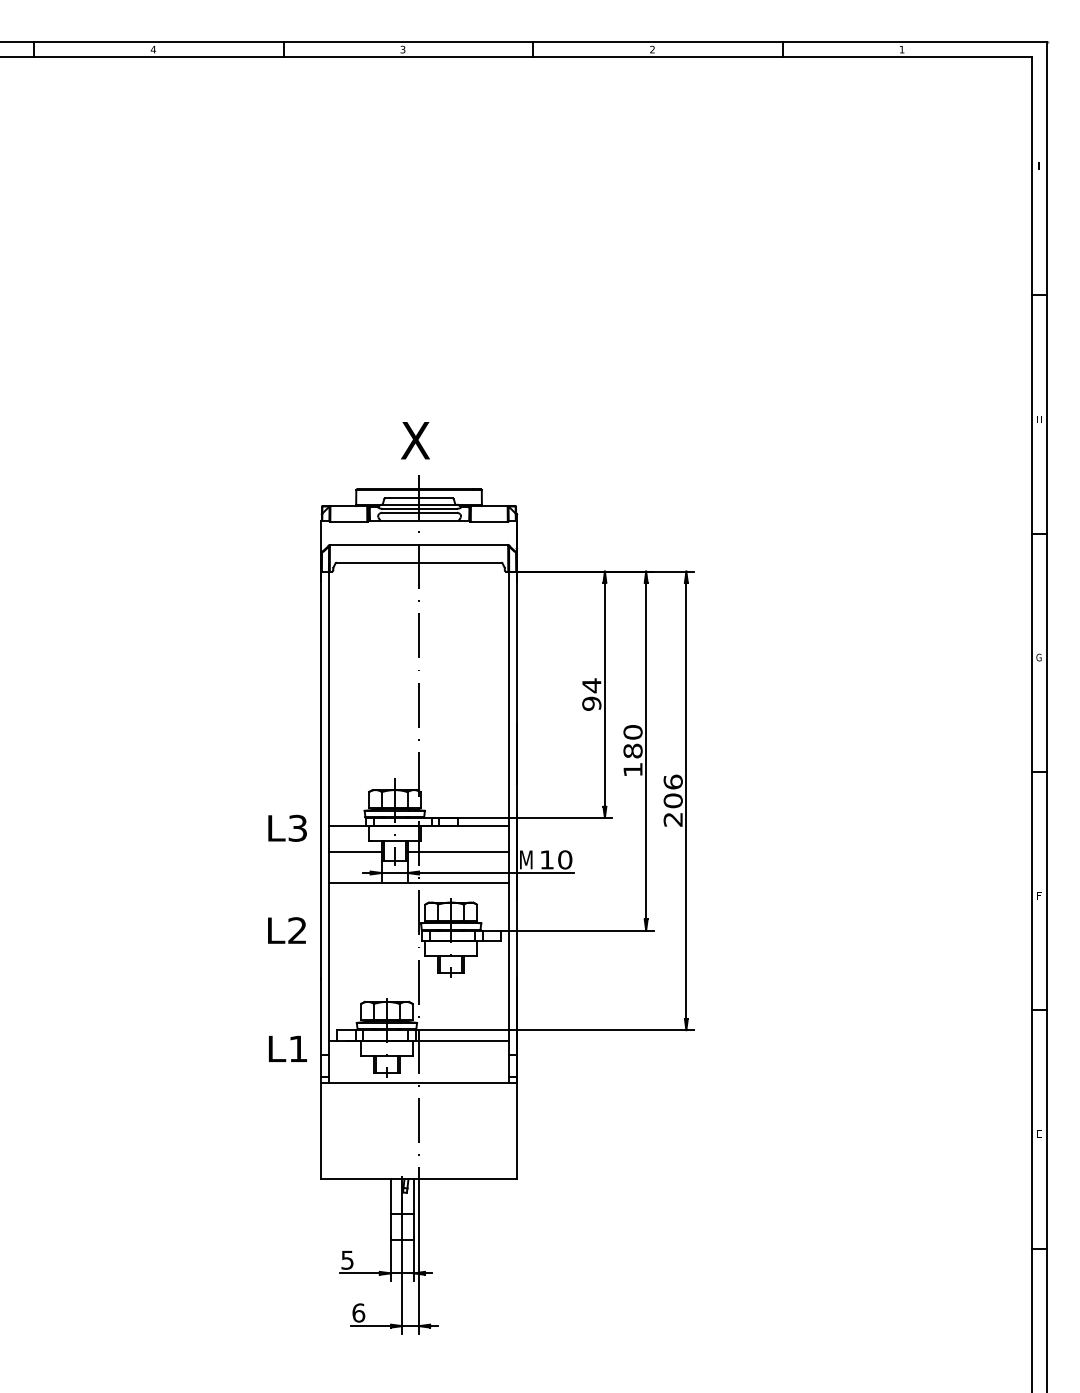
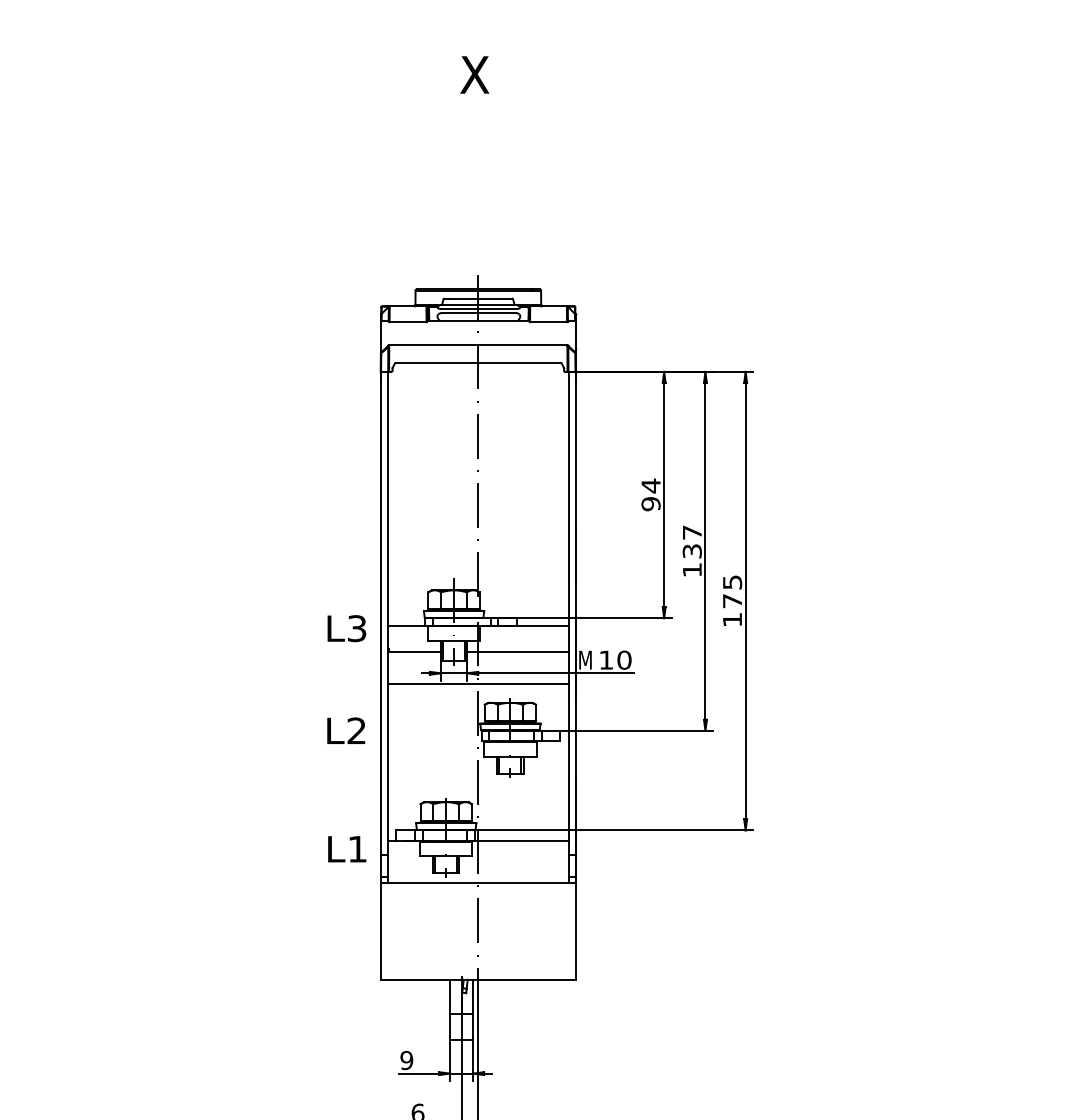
text: (415, 440) -> (474, 74), moved
text: (632, 741) -> (691, 541), 180 -> 137
text: (672, 800) -> (731, 600), 206 -> 175
text: (347, 1259) -> (406, 1059), 5 -> 9

